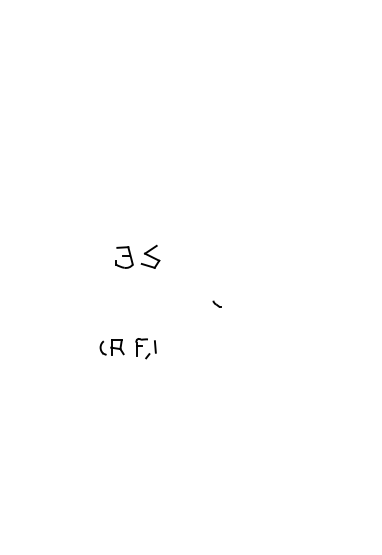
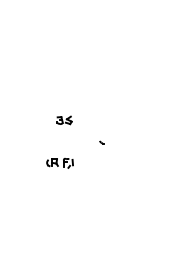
part: (137, 257) -> (64, 120), size x0.71

